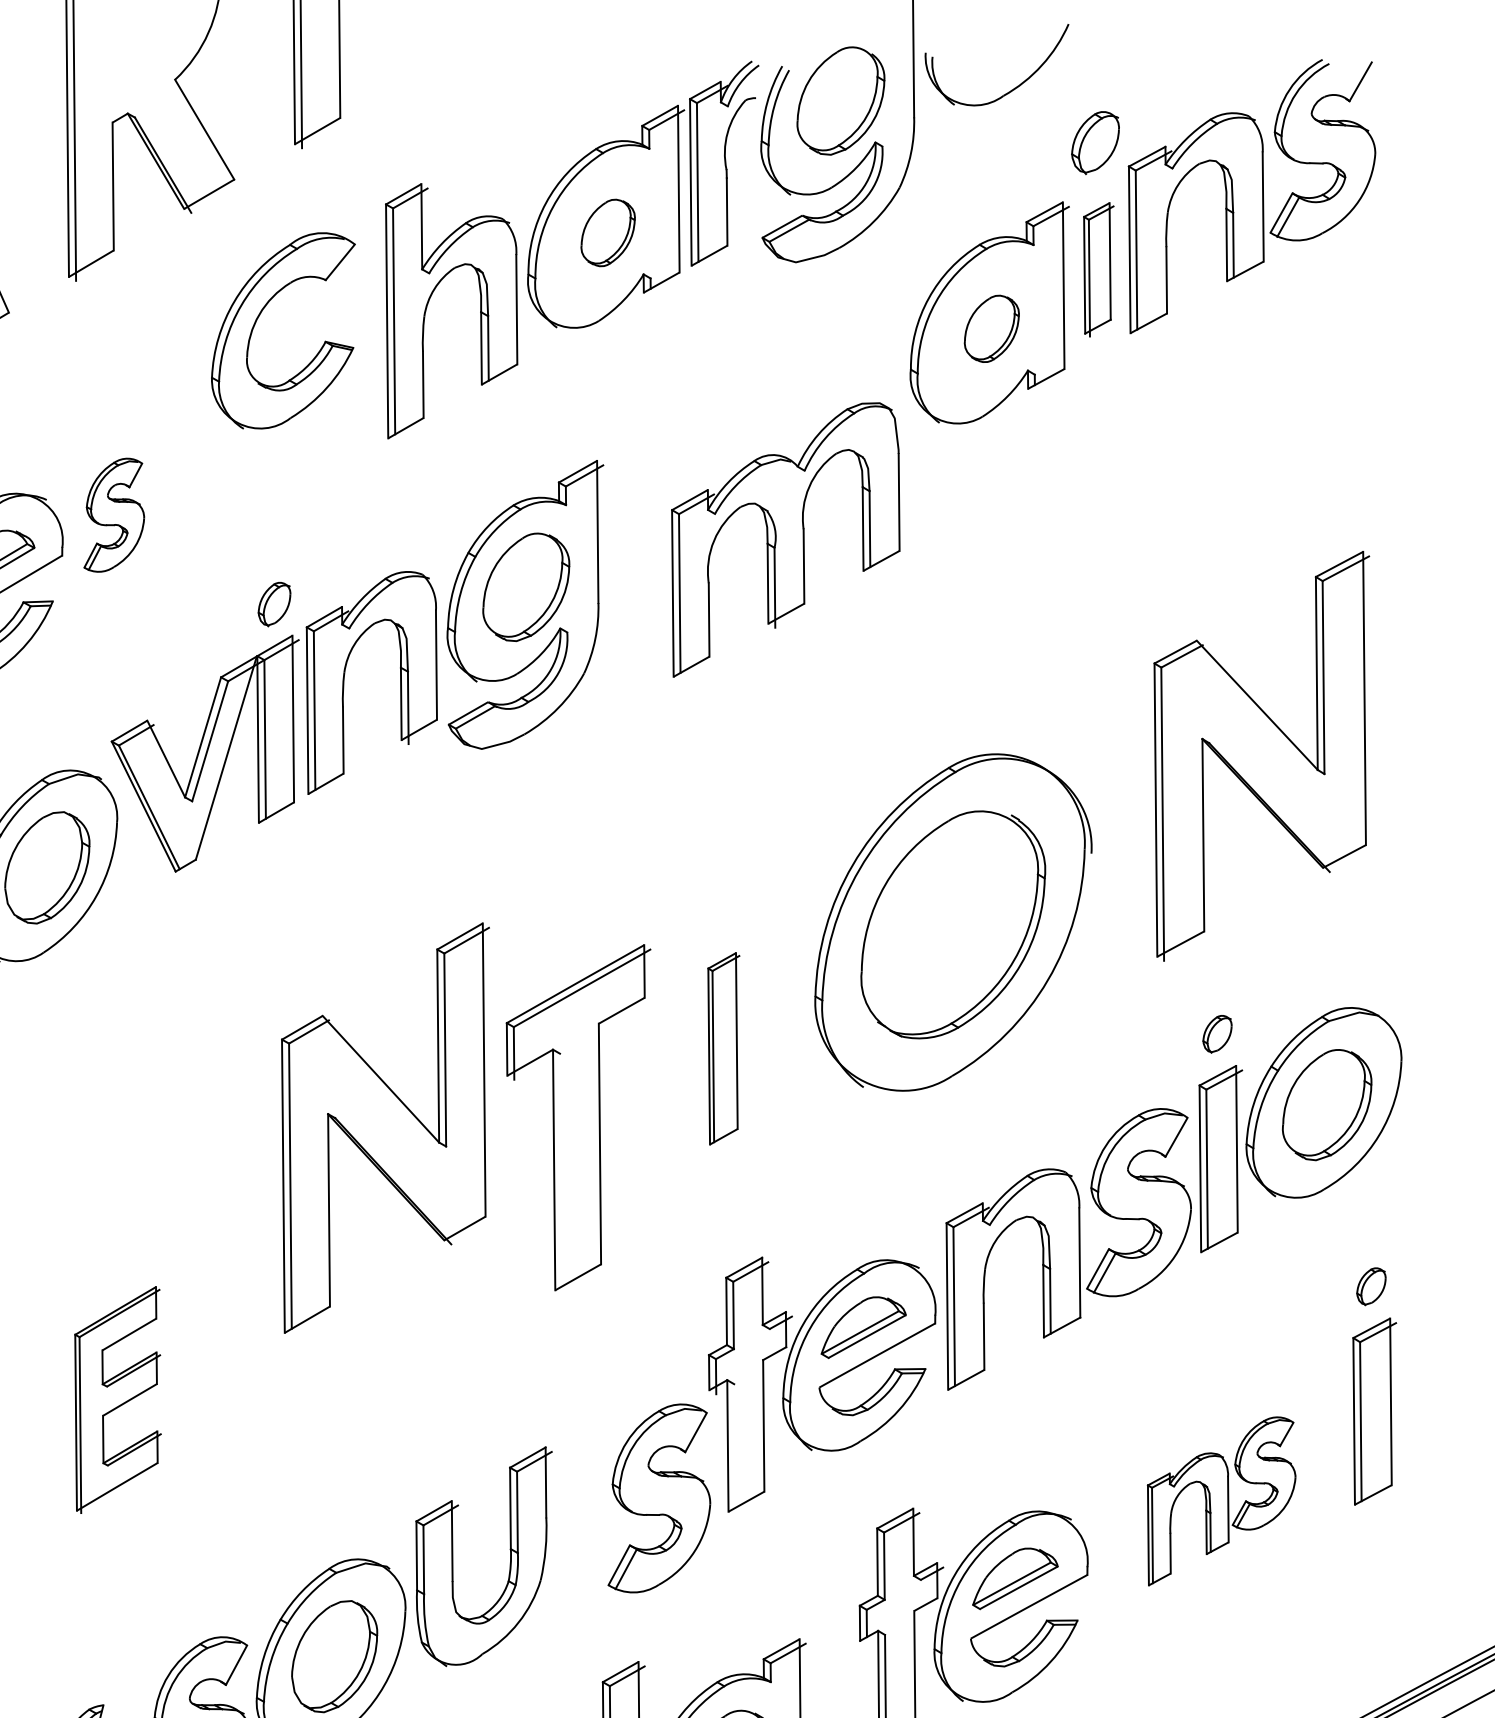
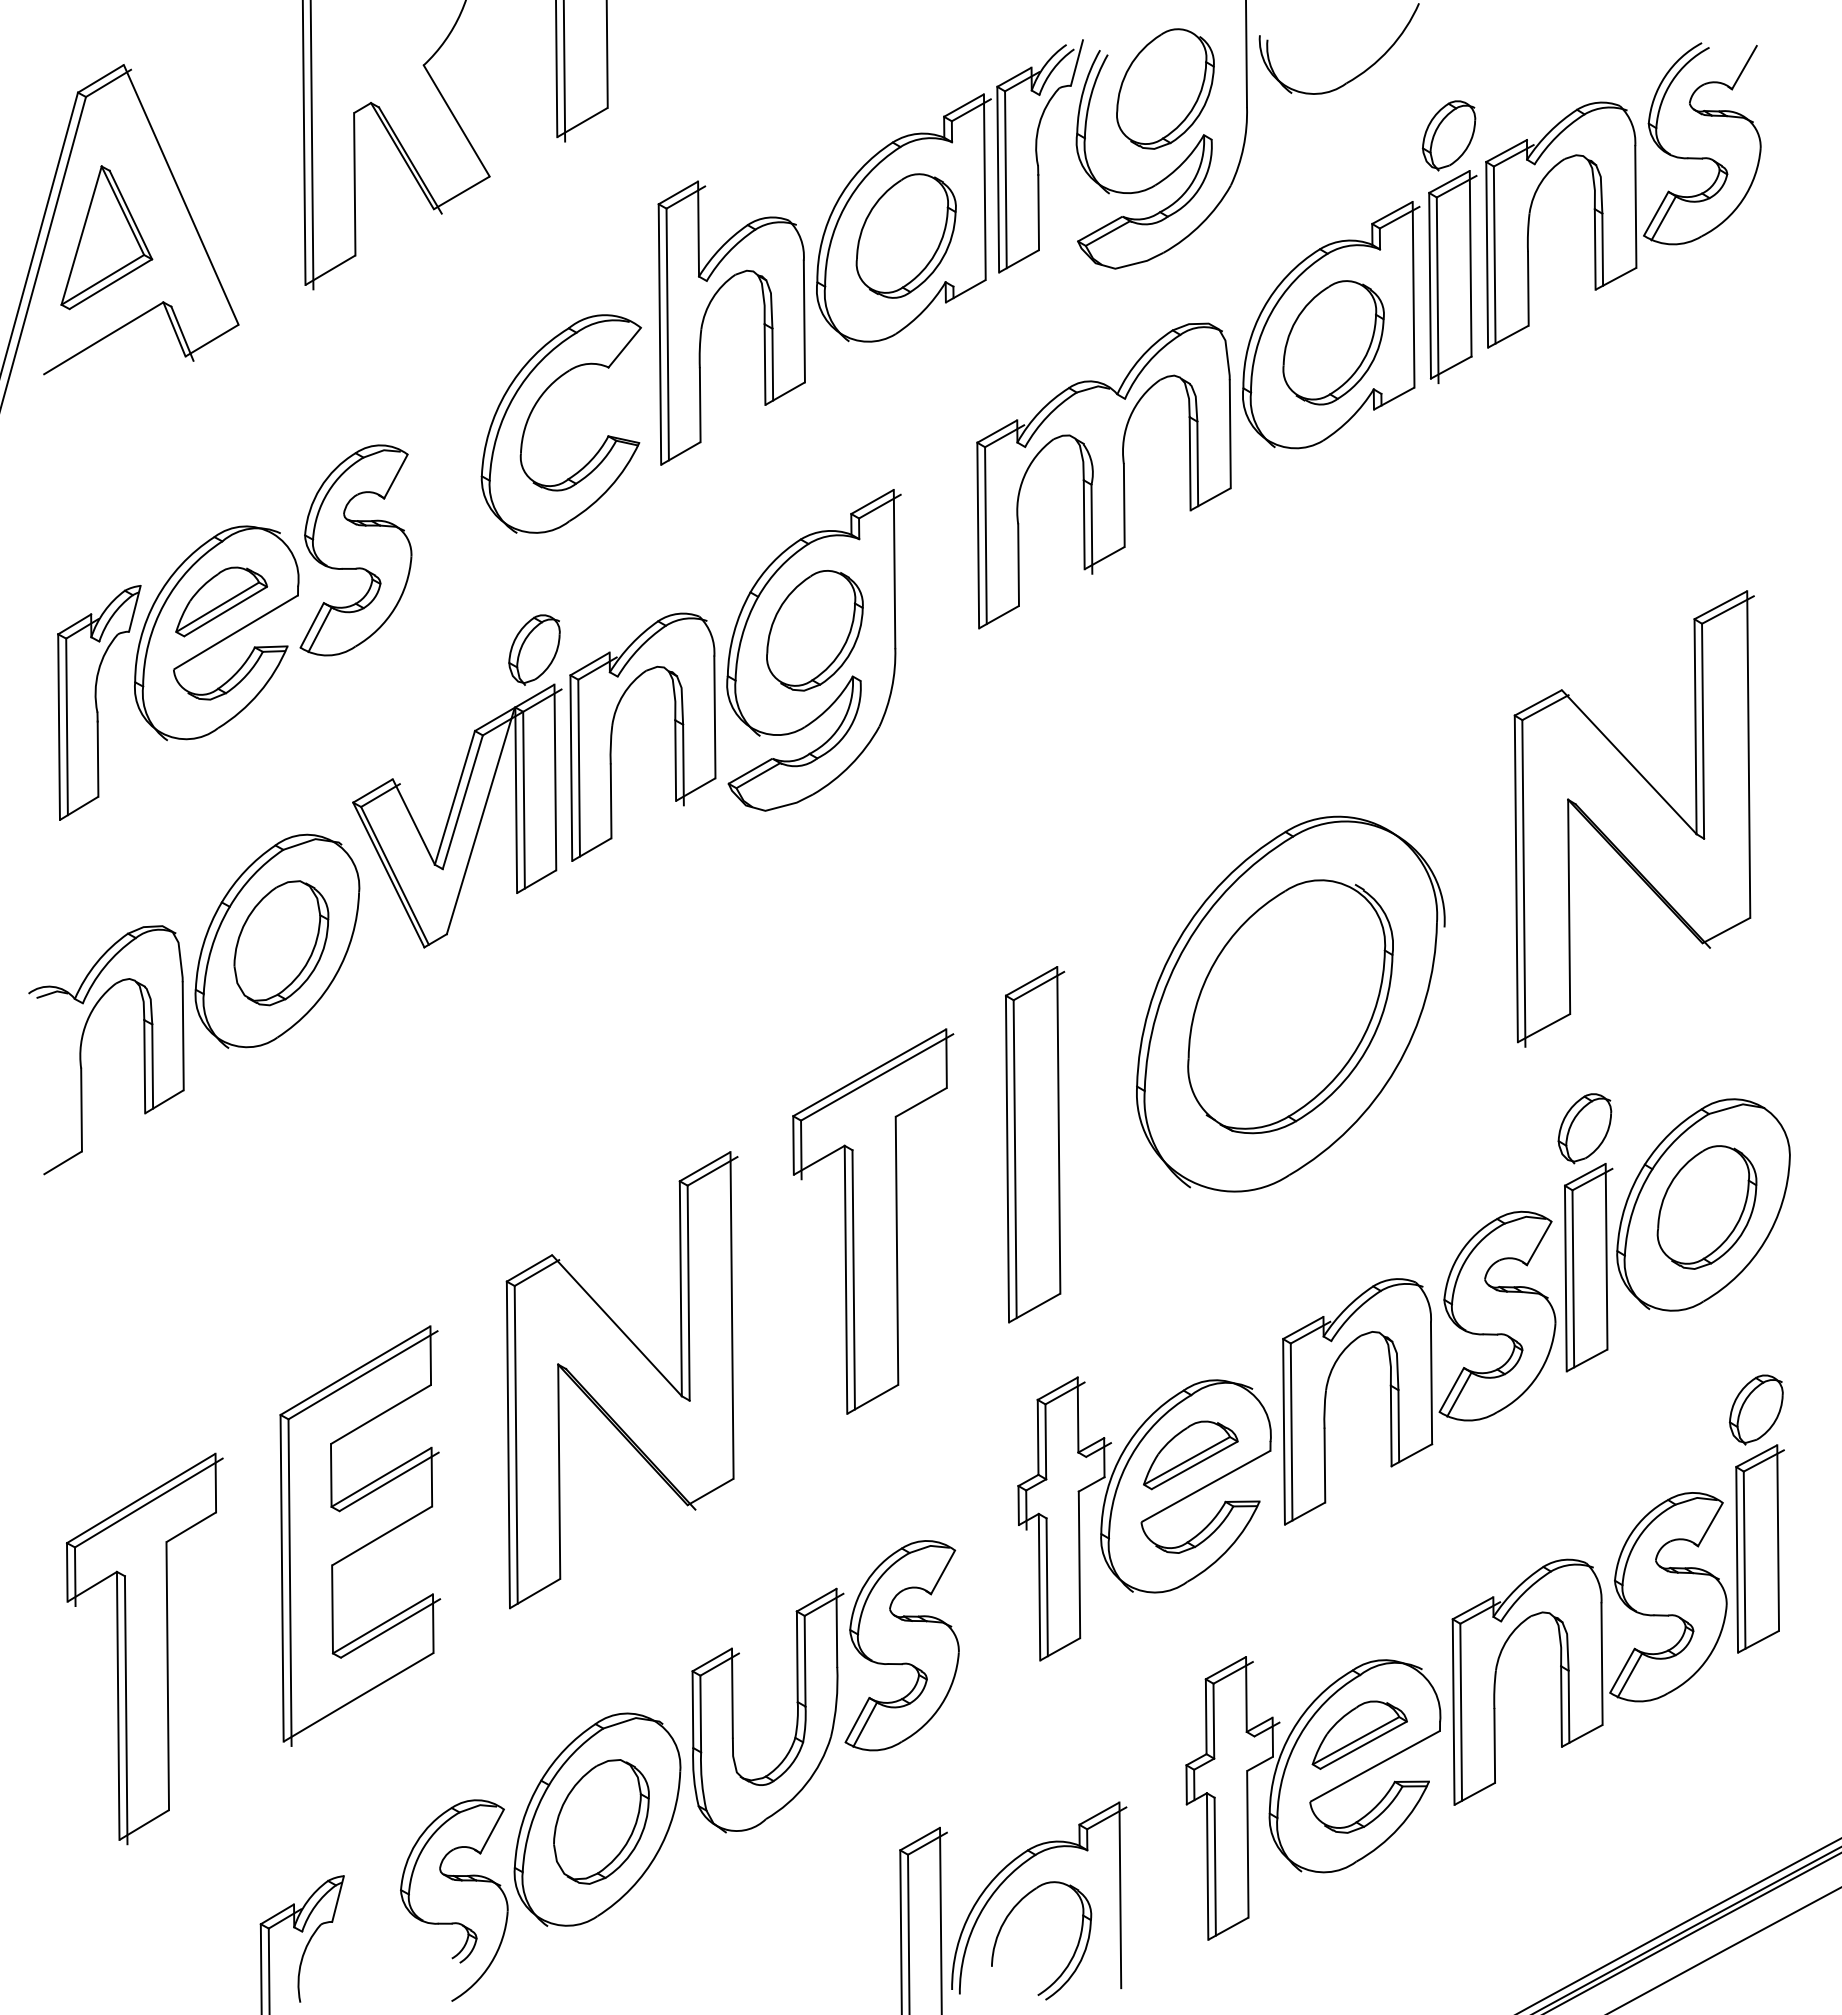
line: (761, 77) -> (1076, 62), added
part: (607, 232) -> (905, 235), size x1.67
part: (1098, 269) -> (1452, 276), size x1.43
part: (258, 318) -> (533, 410), moved
part: (991, 328) -> (1333, 342), size x1.67
part: (113, 515) -> (355, 550), size x1.67
part: (785, 539) -> (1103, 475), moved
part: (274, 604) -> (534, 649), size x1.43
part: (1217, 1034) -> (1584, 1128), size x1.67
part: (724, 1048) -> (1035, 1144), size x1.67
part: (384, 1128) -> (621, 1380), moved
line: (560, 1169) -> (853, 1279), added
part: (1371, 1286) -> (1756, 1409), size x1.67
part: (118, 1399) -> (360, 1535), size x1.67
line: (734, 1446) -> (1046, 1587), added
part: (658, 1498) -> (901, 1645), moved
part: (1221, 1500) -> (1589, 1648), size x1.67

